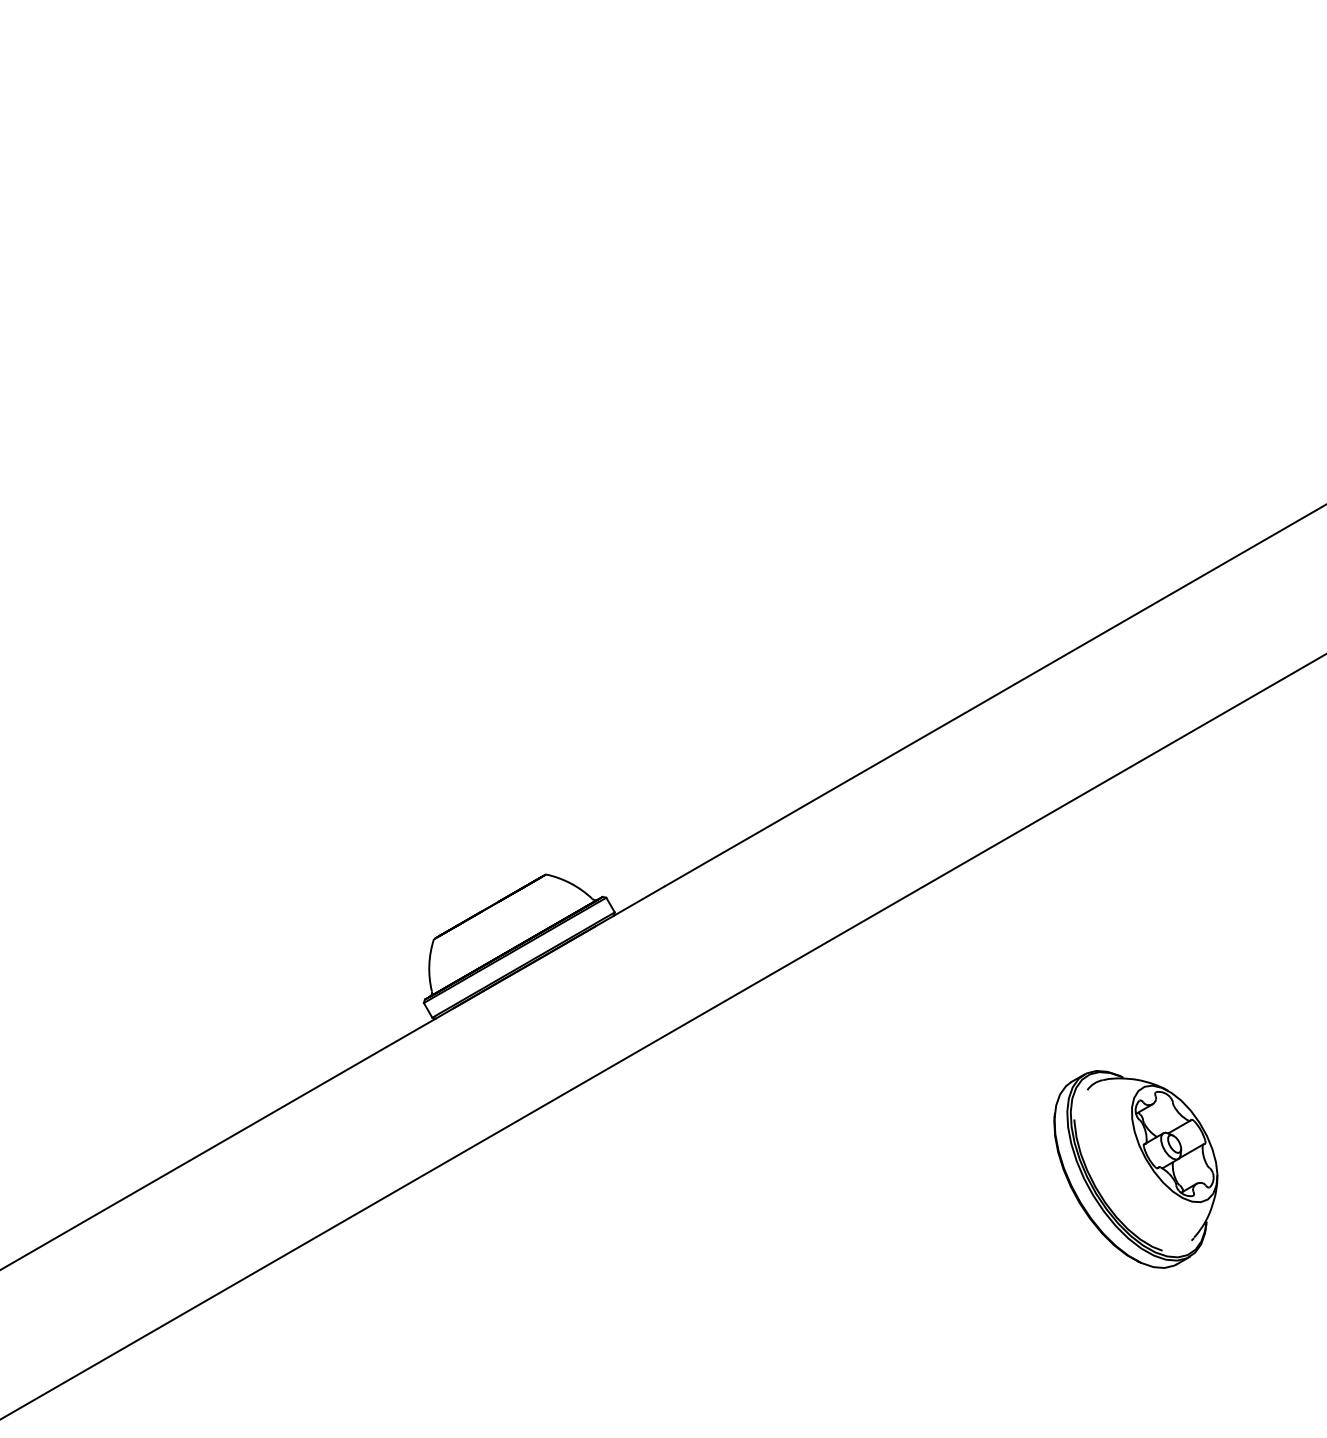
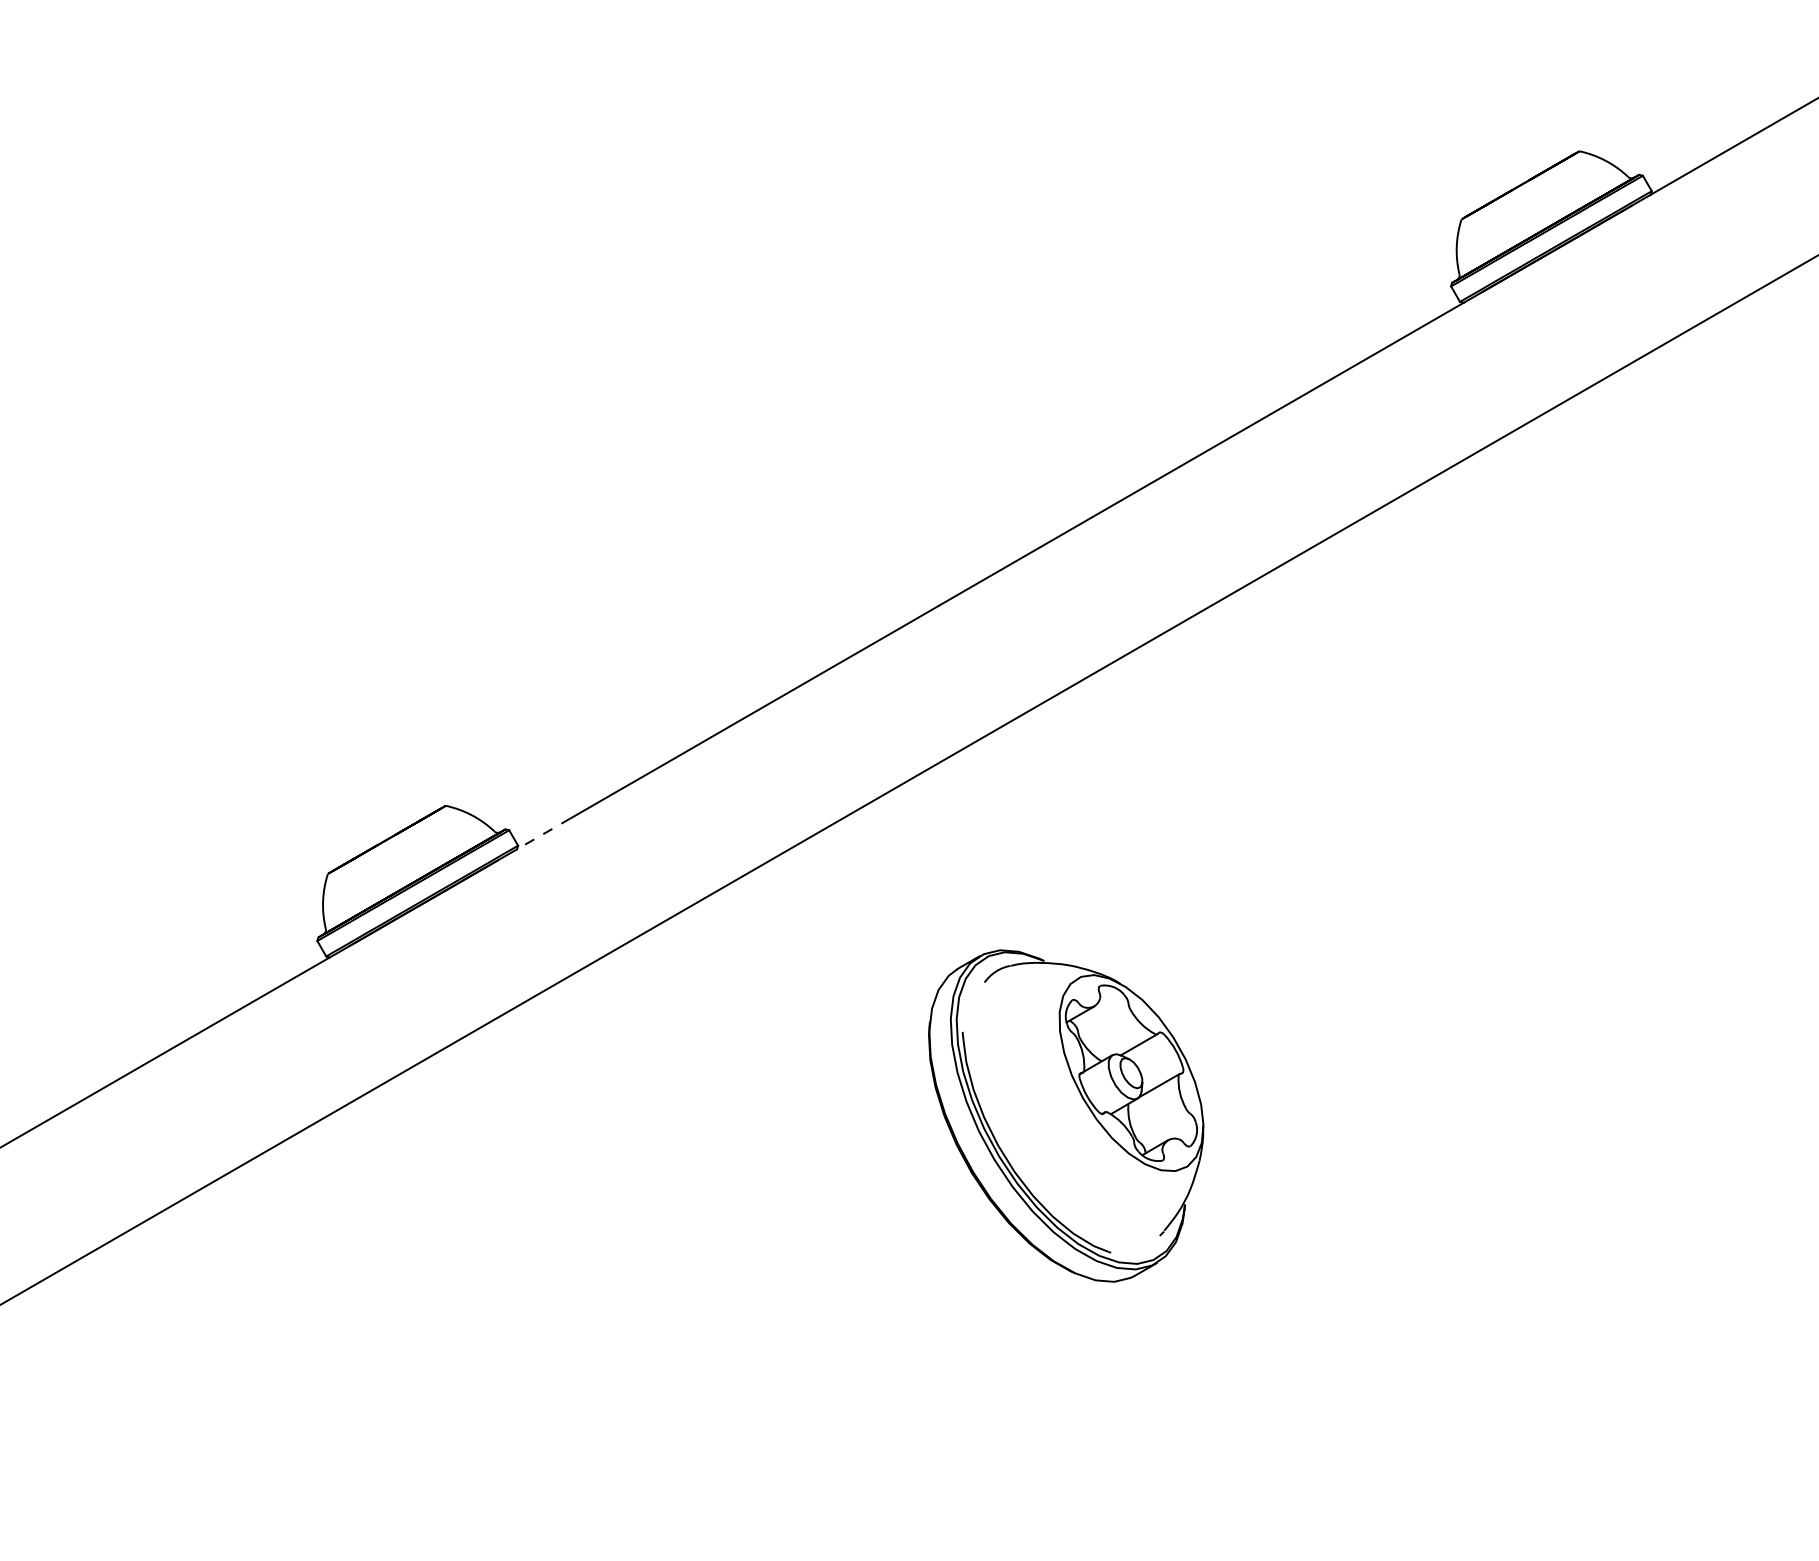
line: (638, 900) -> (543, 833), solid -> dashed
part: (1135, 1168) -> (1065, 1115), size x1.6

